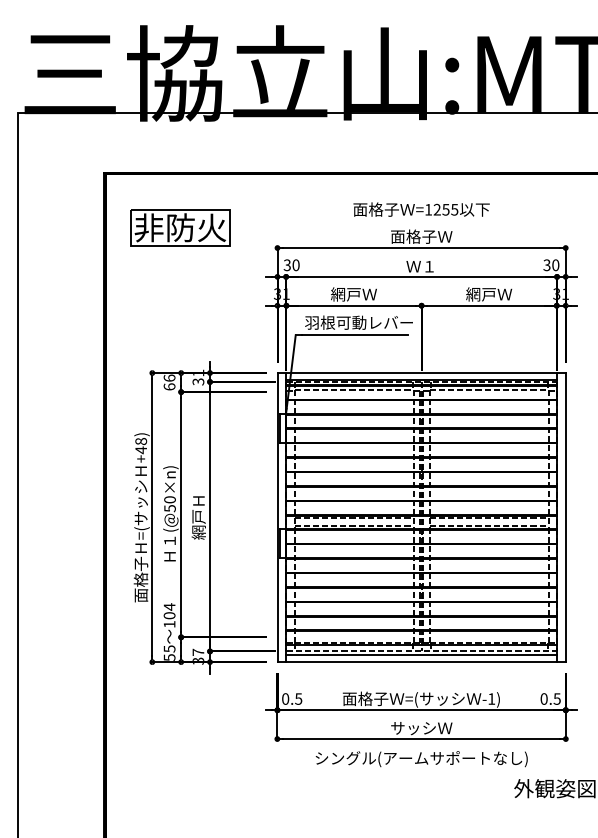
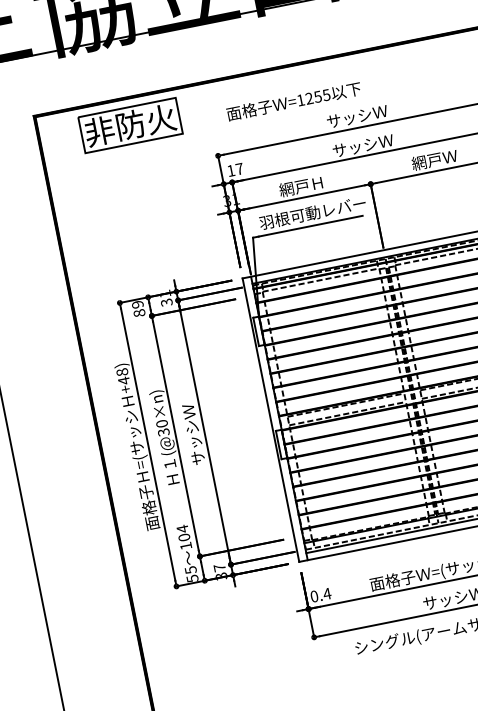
text: (421, 209) -> (293, 101), moved
part: (180, 227) -> (130, 124), moved
text: (413, 236) -> (349, 117), 面格子Ｗ -> サッシＷ
text: (291, 265) -> (235, 170), 30 -> 17
text: (421, 266) -> (362, 145), Ｗ１ -> サッシＷ
text: (369, 294) -> (317, 183), 網戸Ｗ -> 網戸Ｈ
text: (169, 382) -> (138, 308), 66 -> 89
text: (169, 508) -> (163, 432), (@50×n) -> (@30×n)
text: (198, 516) -> (193, 434), 網戸Ｈ -> サッシＷ
text: (298, 698) -> (326, 593), 0.5 -> 0.4

